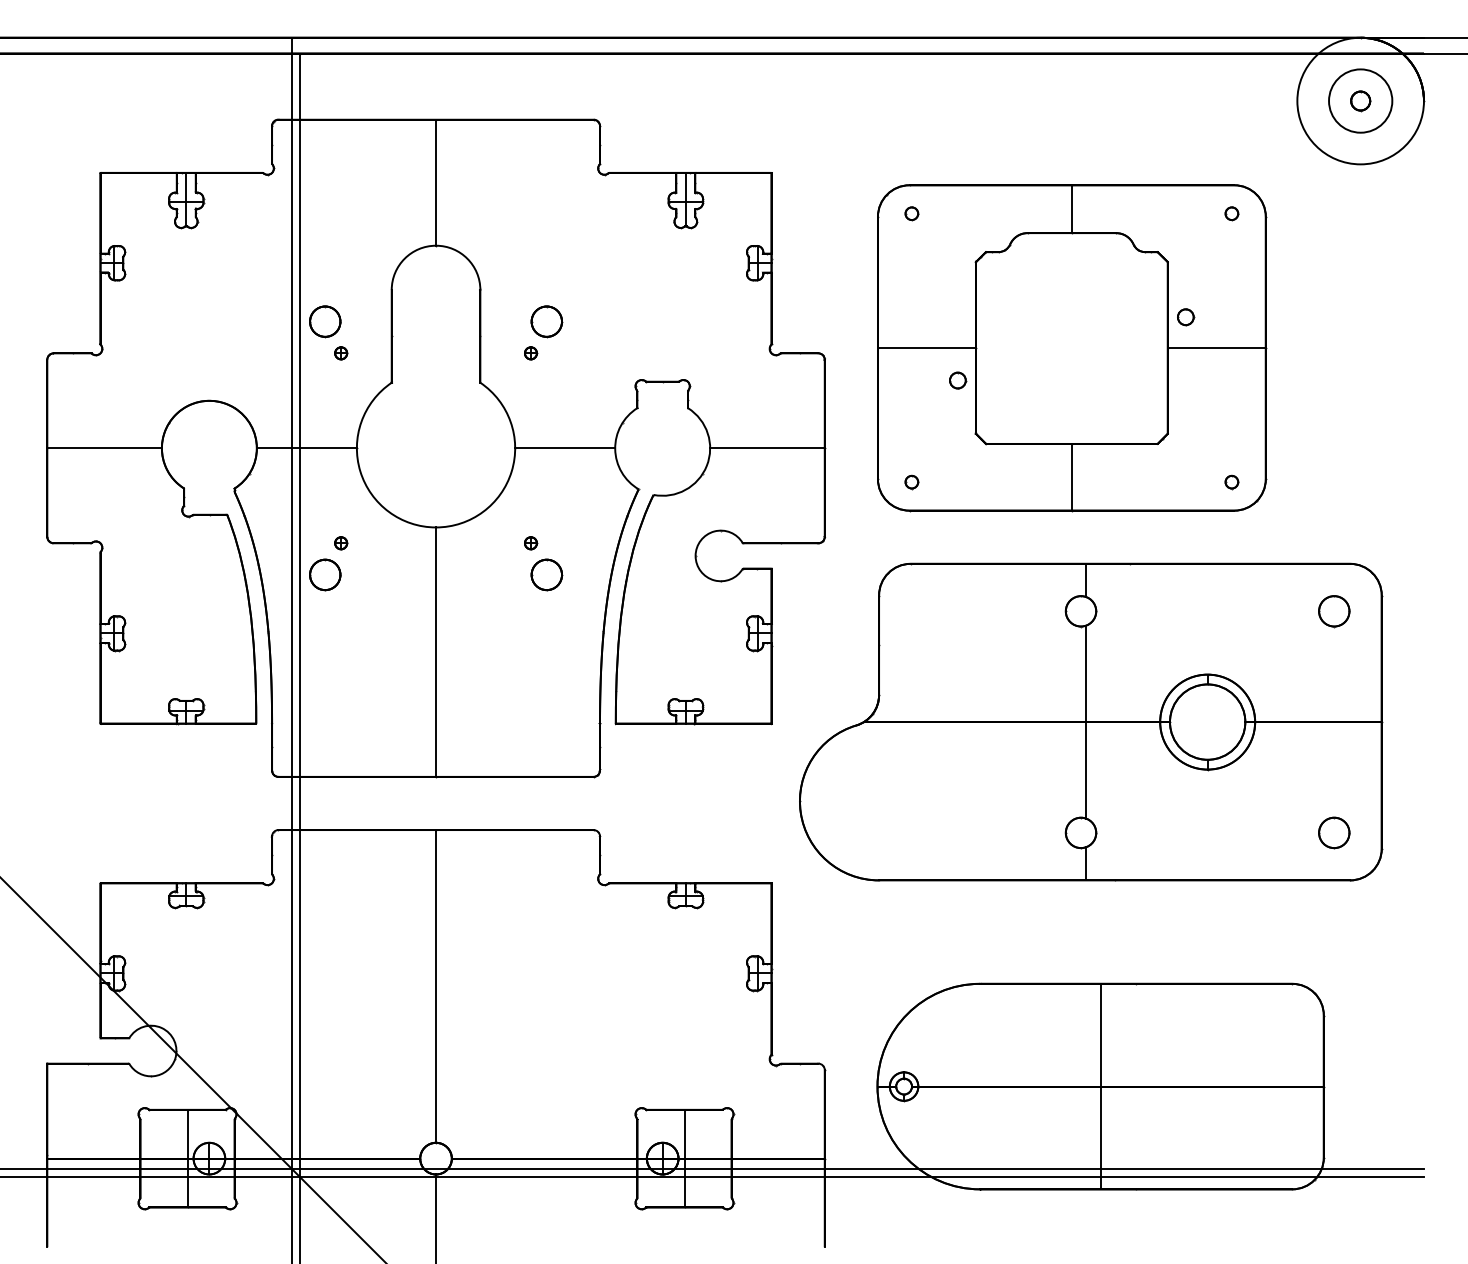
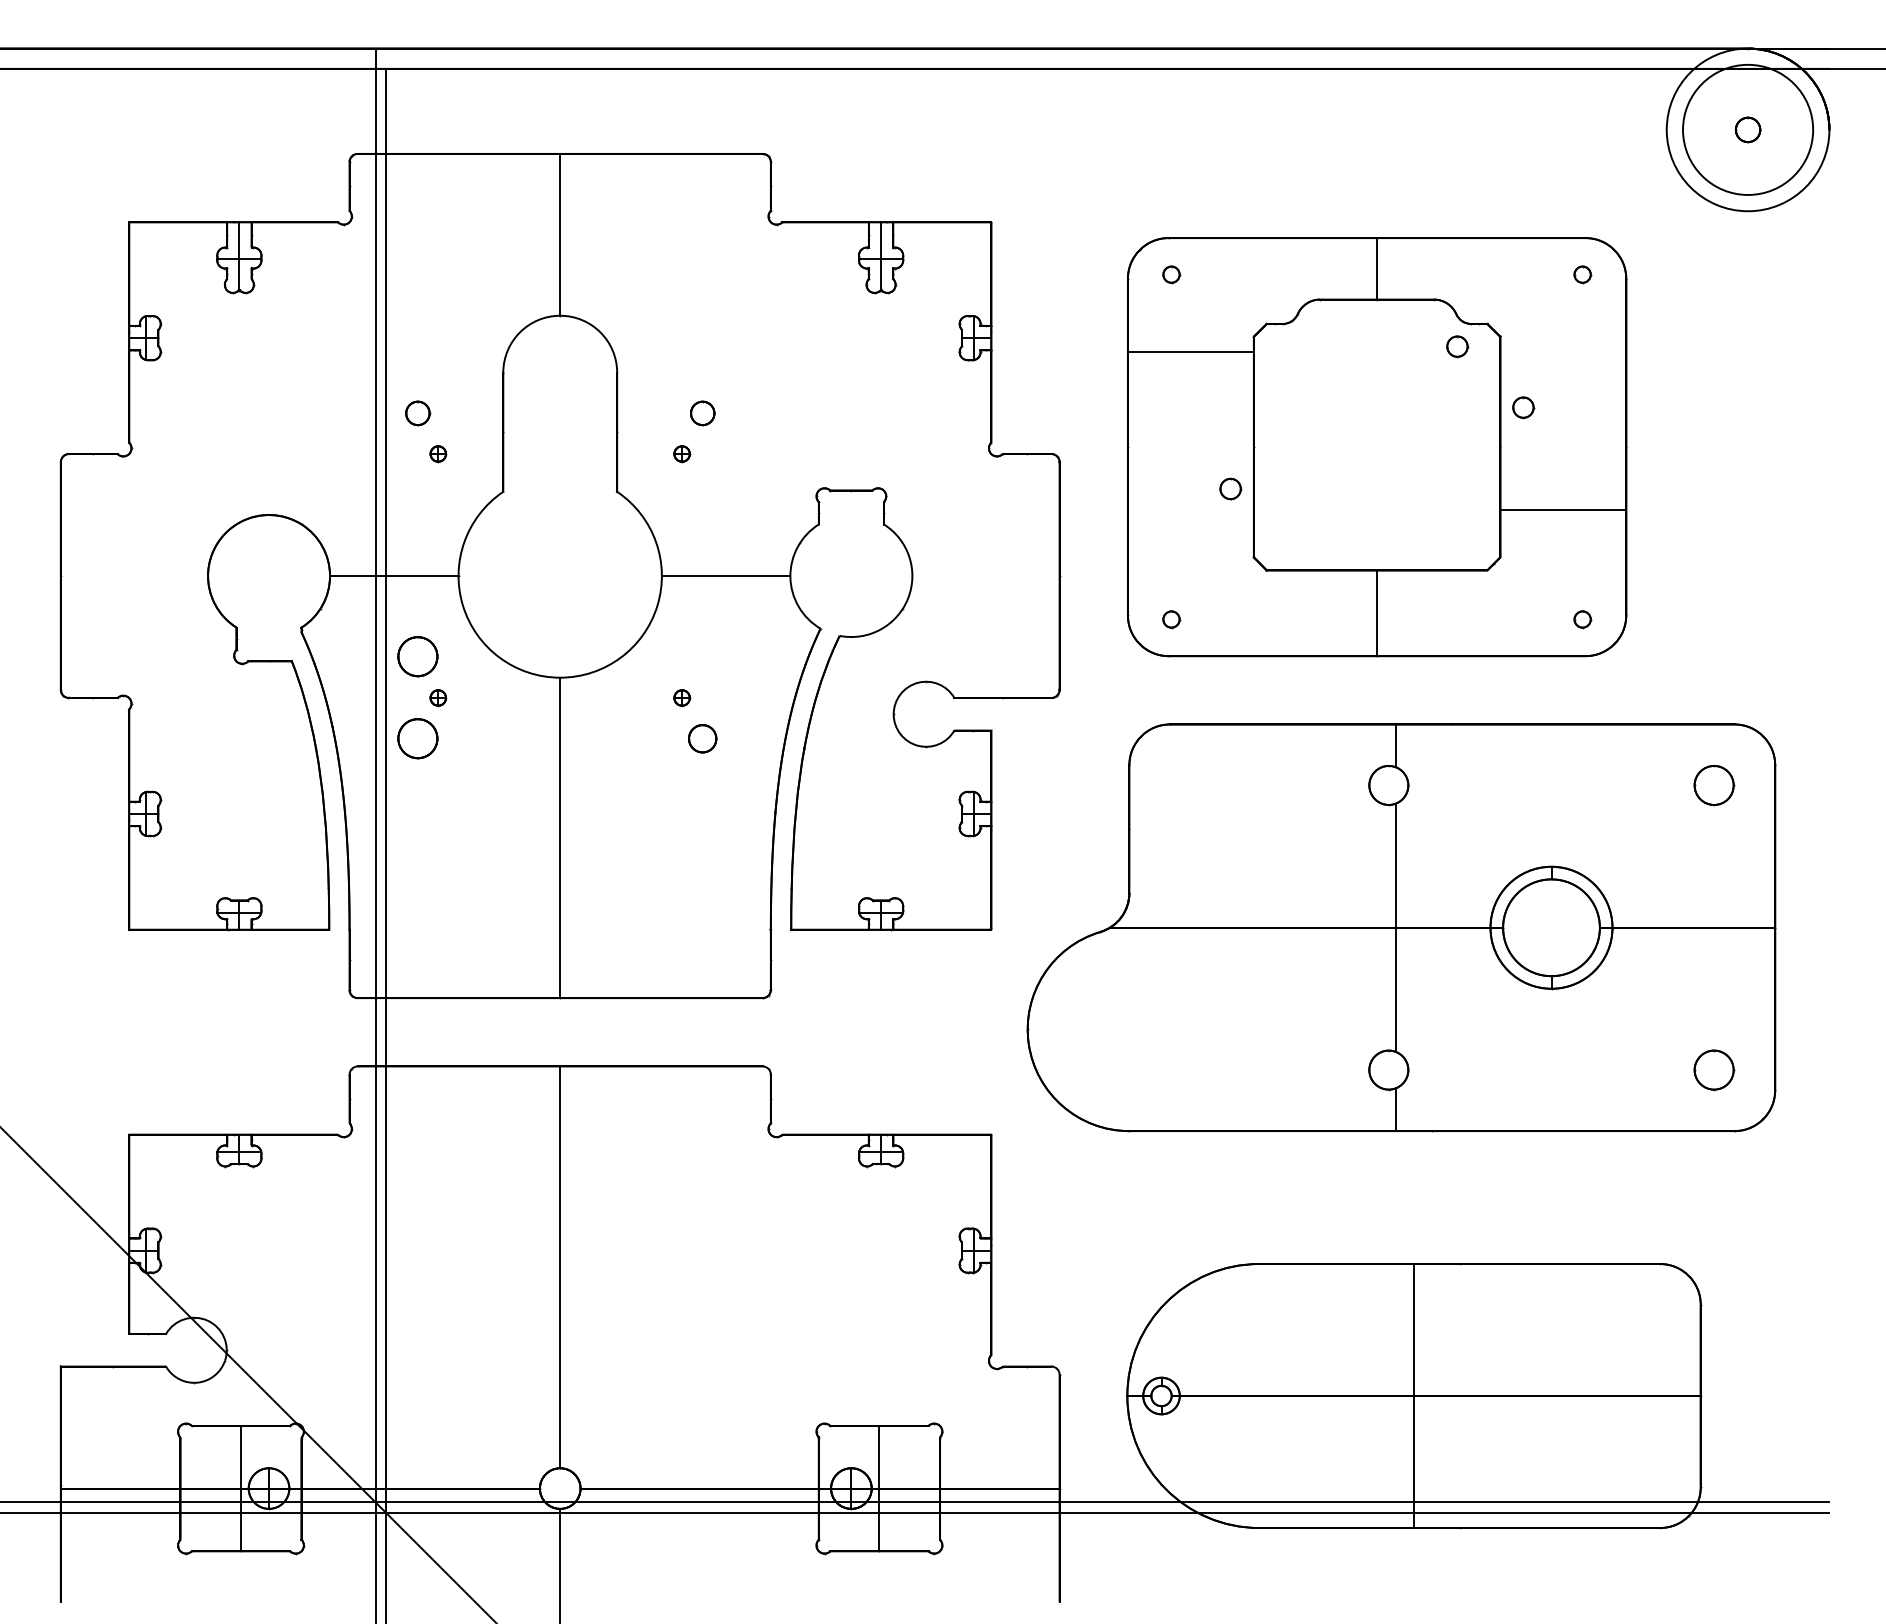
circle: (1360, 100) -> (1747, 129), size x1.6
part: (1134, 269) -> (1457, 346), added
part: (324, 321) -> (417, 413), size x0.6
part: (546, 321) -> (702, 413), size x0.6
line: (926, 348) -> (1190, 352), moved
line: (1216, 348) -> (1563, 510), moved
line: (104, 448) -> (134, 576), removed
line: (767, 448) -> (985, 576), removed
circle: (324, 510) -> (417, 656), added
circle: (546, 574) -> (702, 738), size x0.7

